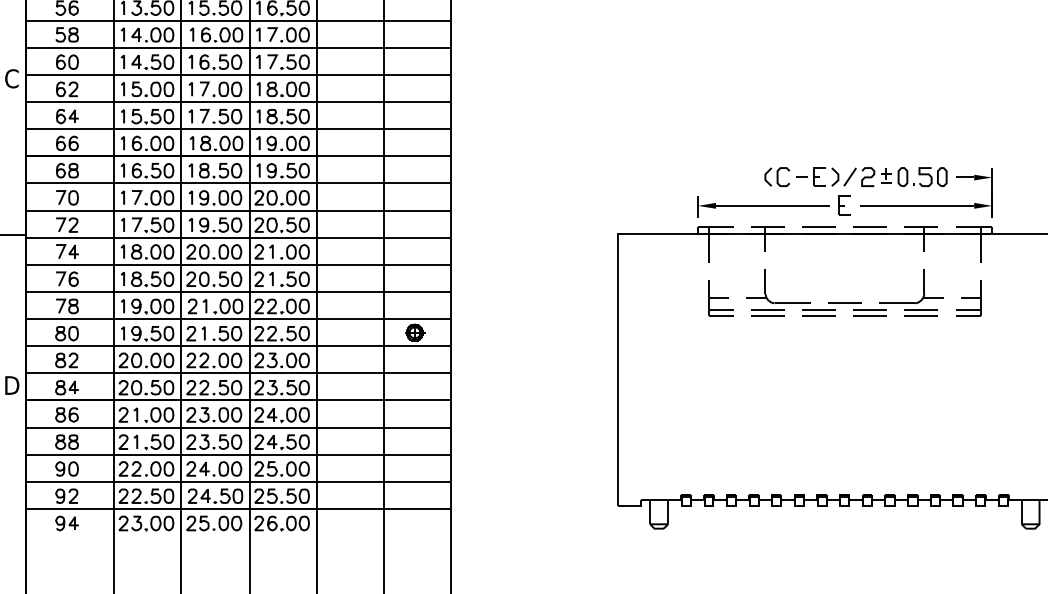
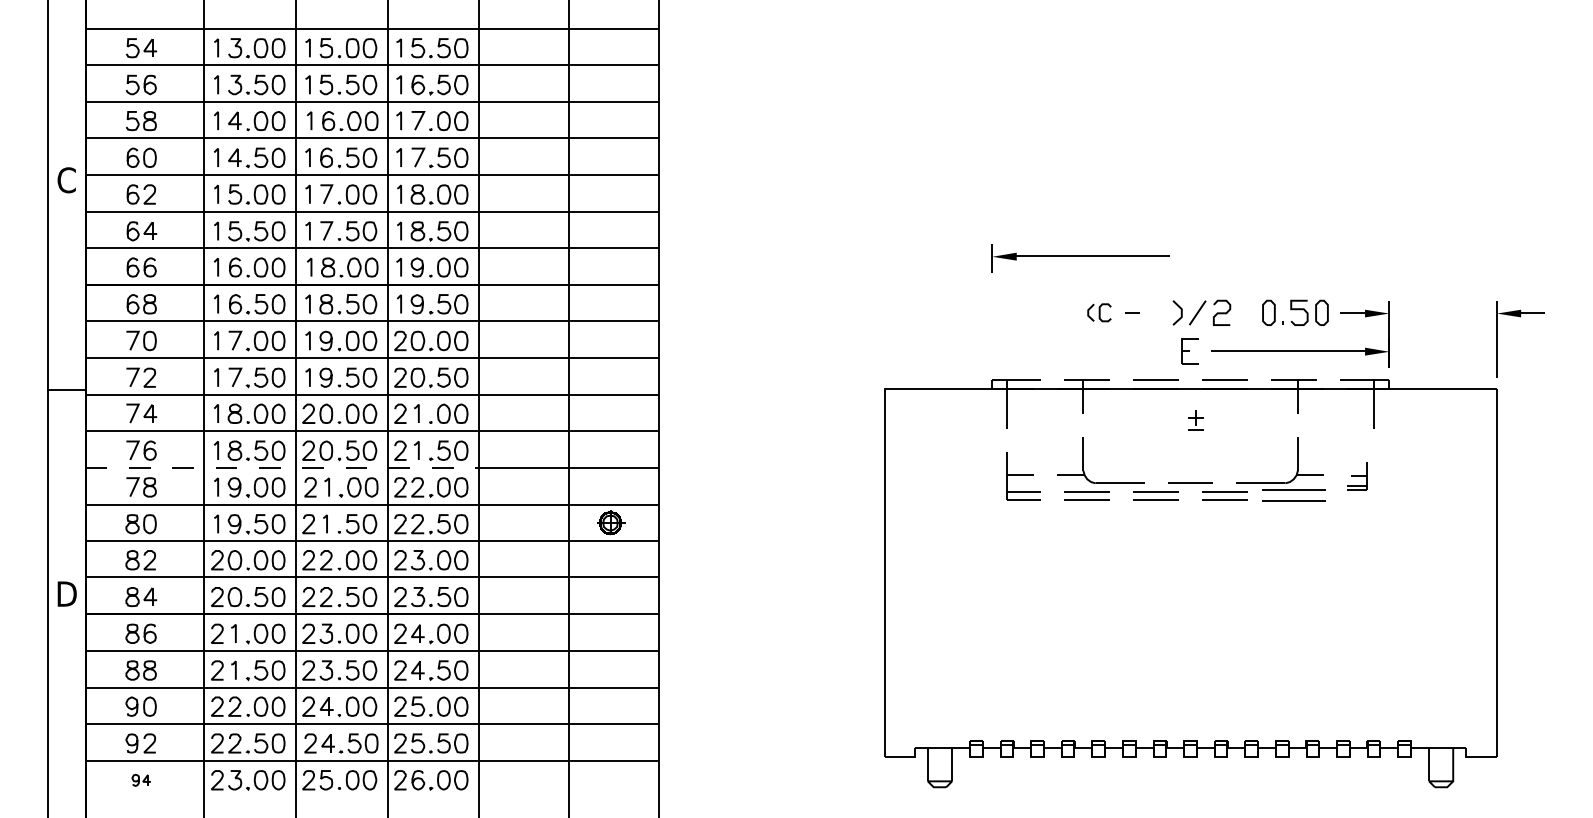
part: (777, 176) -> (1099, 312), size x0.7
part: (819, 176) -> (1156, 312), removed
part: (886, 176) -> (1195, 420), moved
part: (763, 207) -> (1080, 258), moved
line: (171, 291) -> (282, 467), solid -> dashed
part: (968, 298) -> (1357, 476), size x0.6
part: (921, 312) -> (1293, 495), size x1.4
part: (67, 523) -> (141, 780), size x0.6

